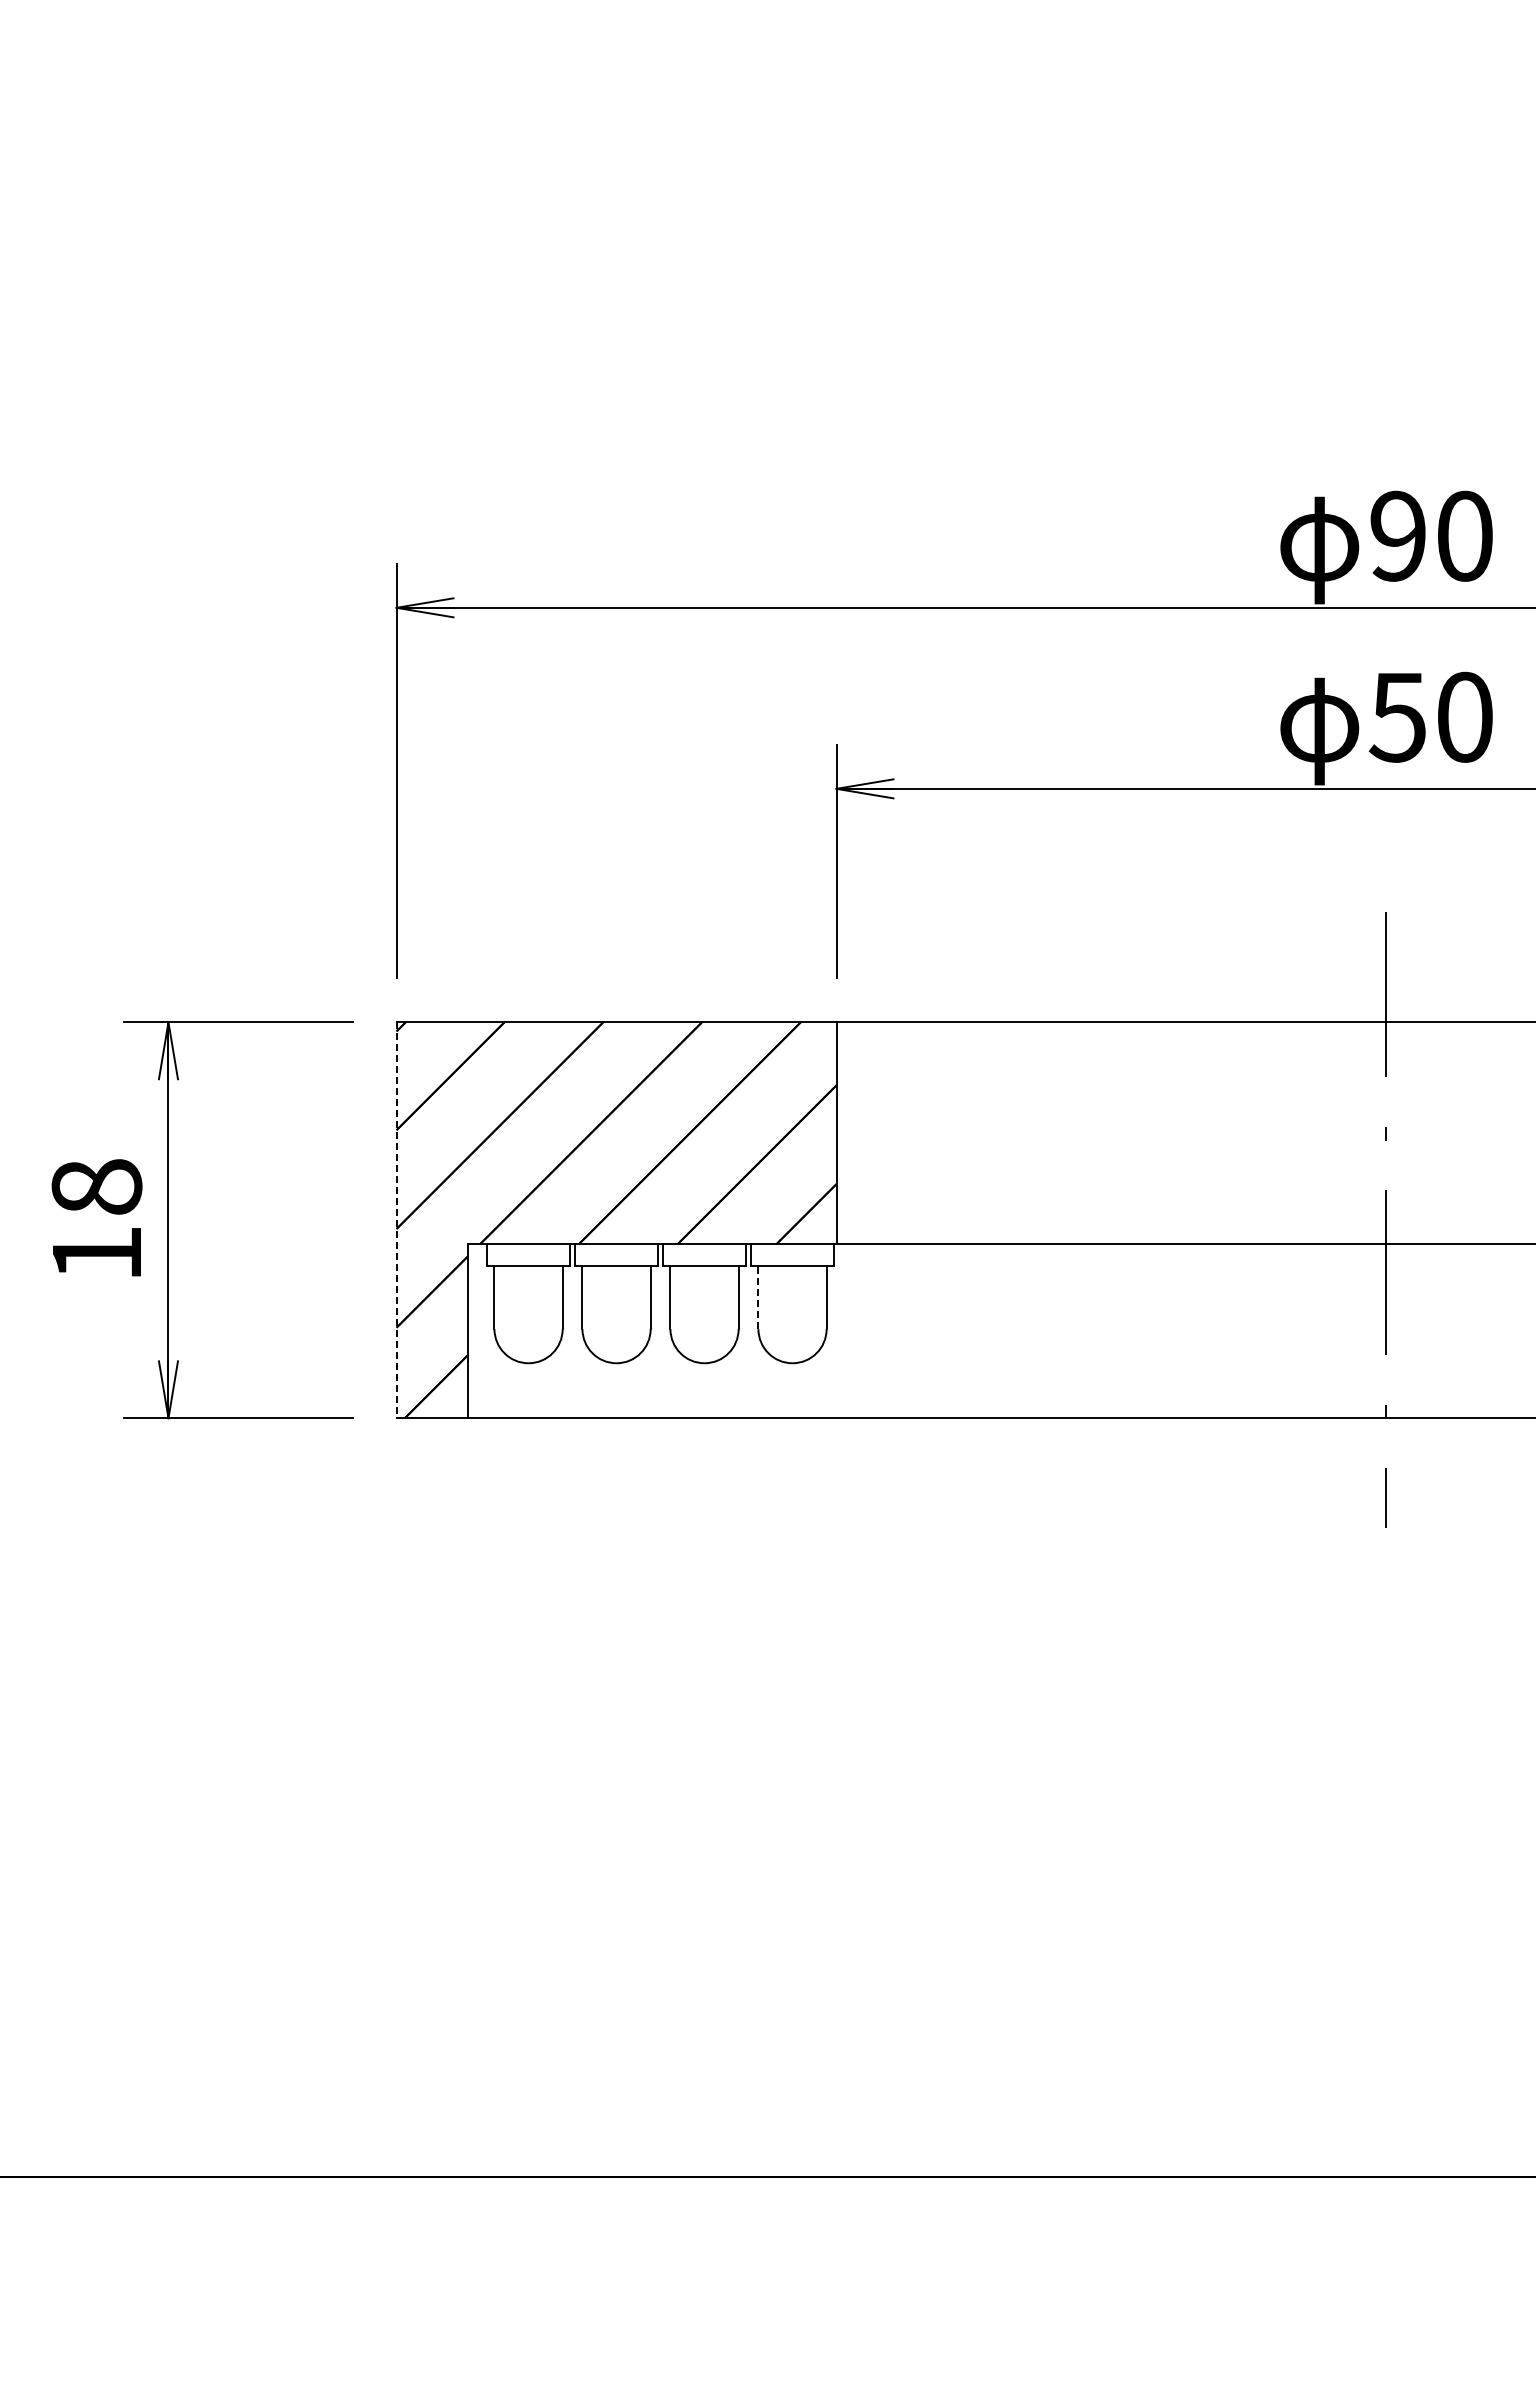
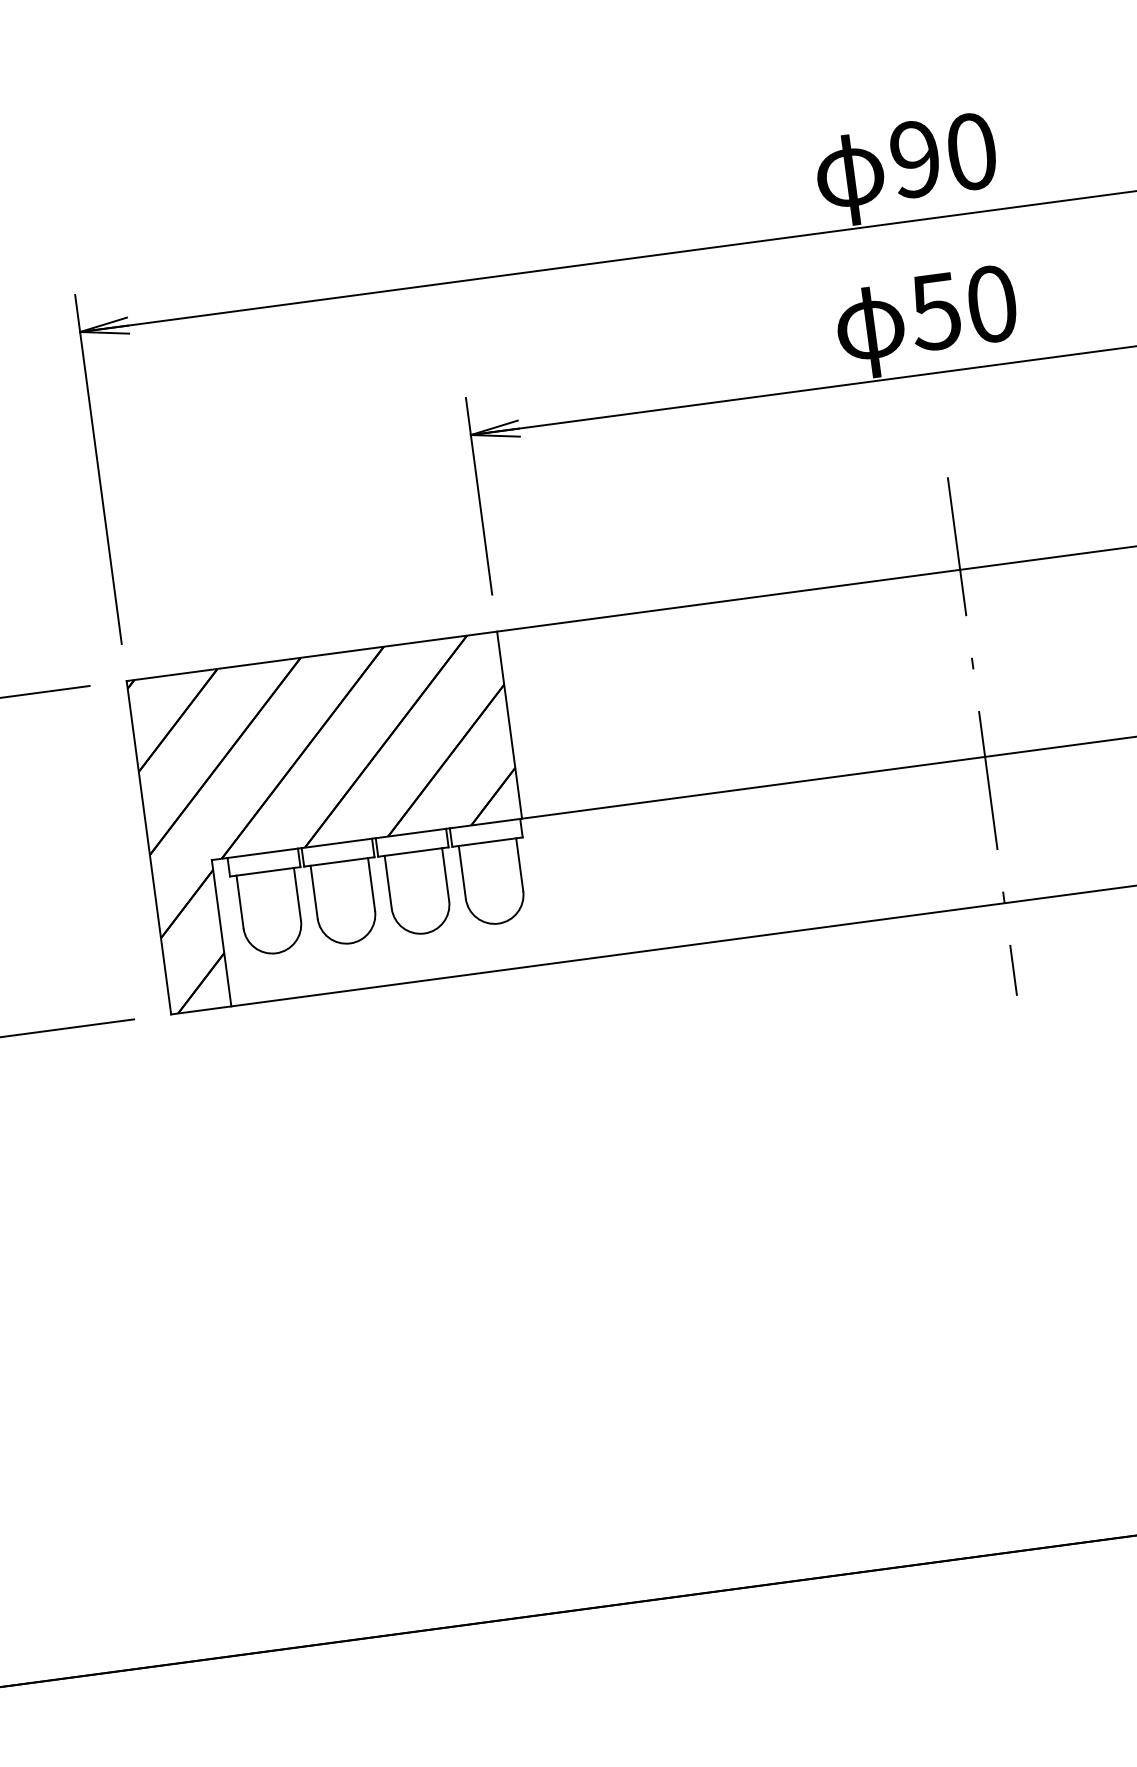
line: (396, 1220) -> (148, 847), dashed -> solid
line: (758, 1297) -> (462, 872), dashed -> solid

